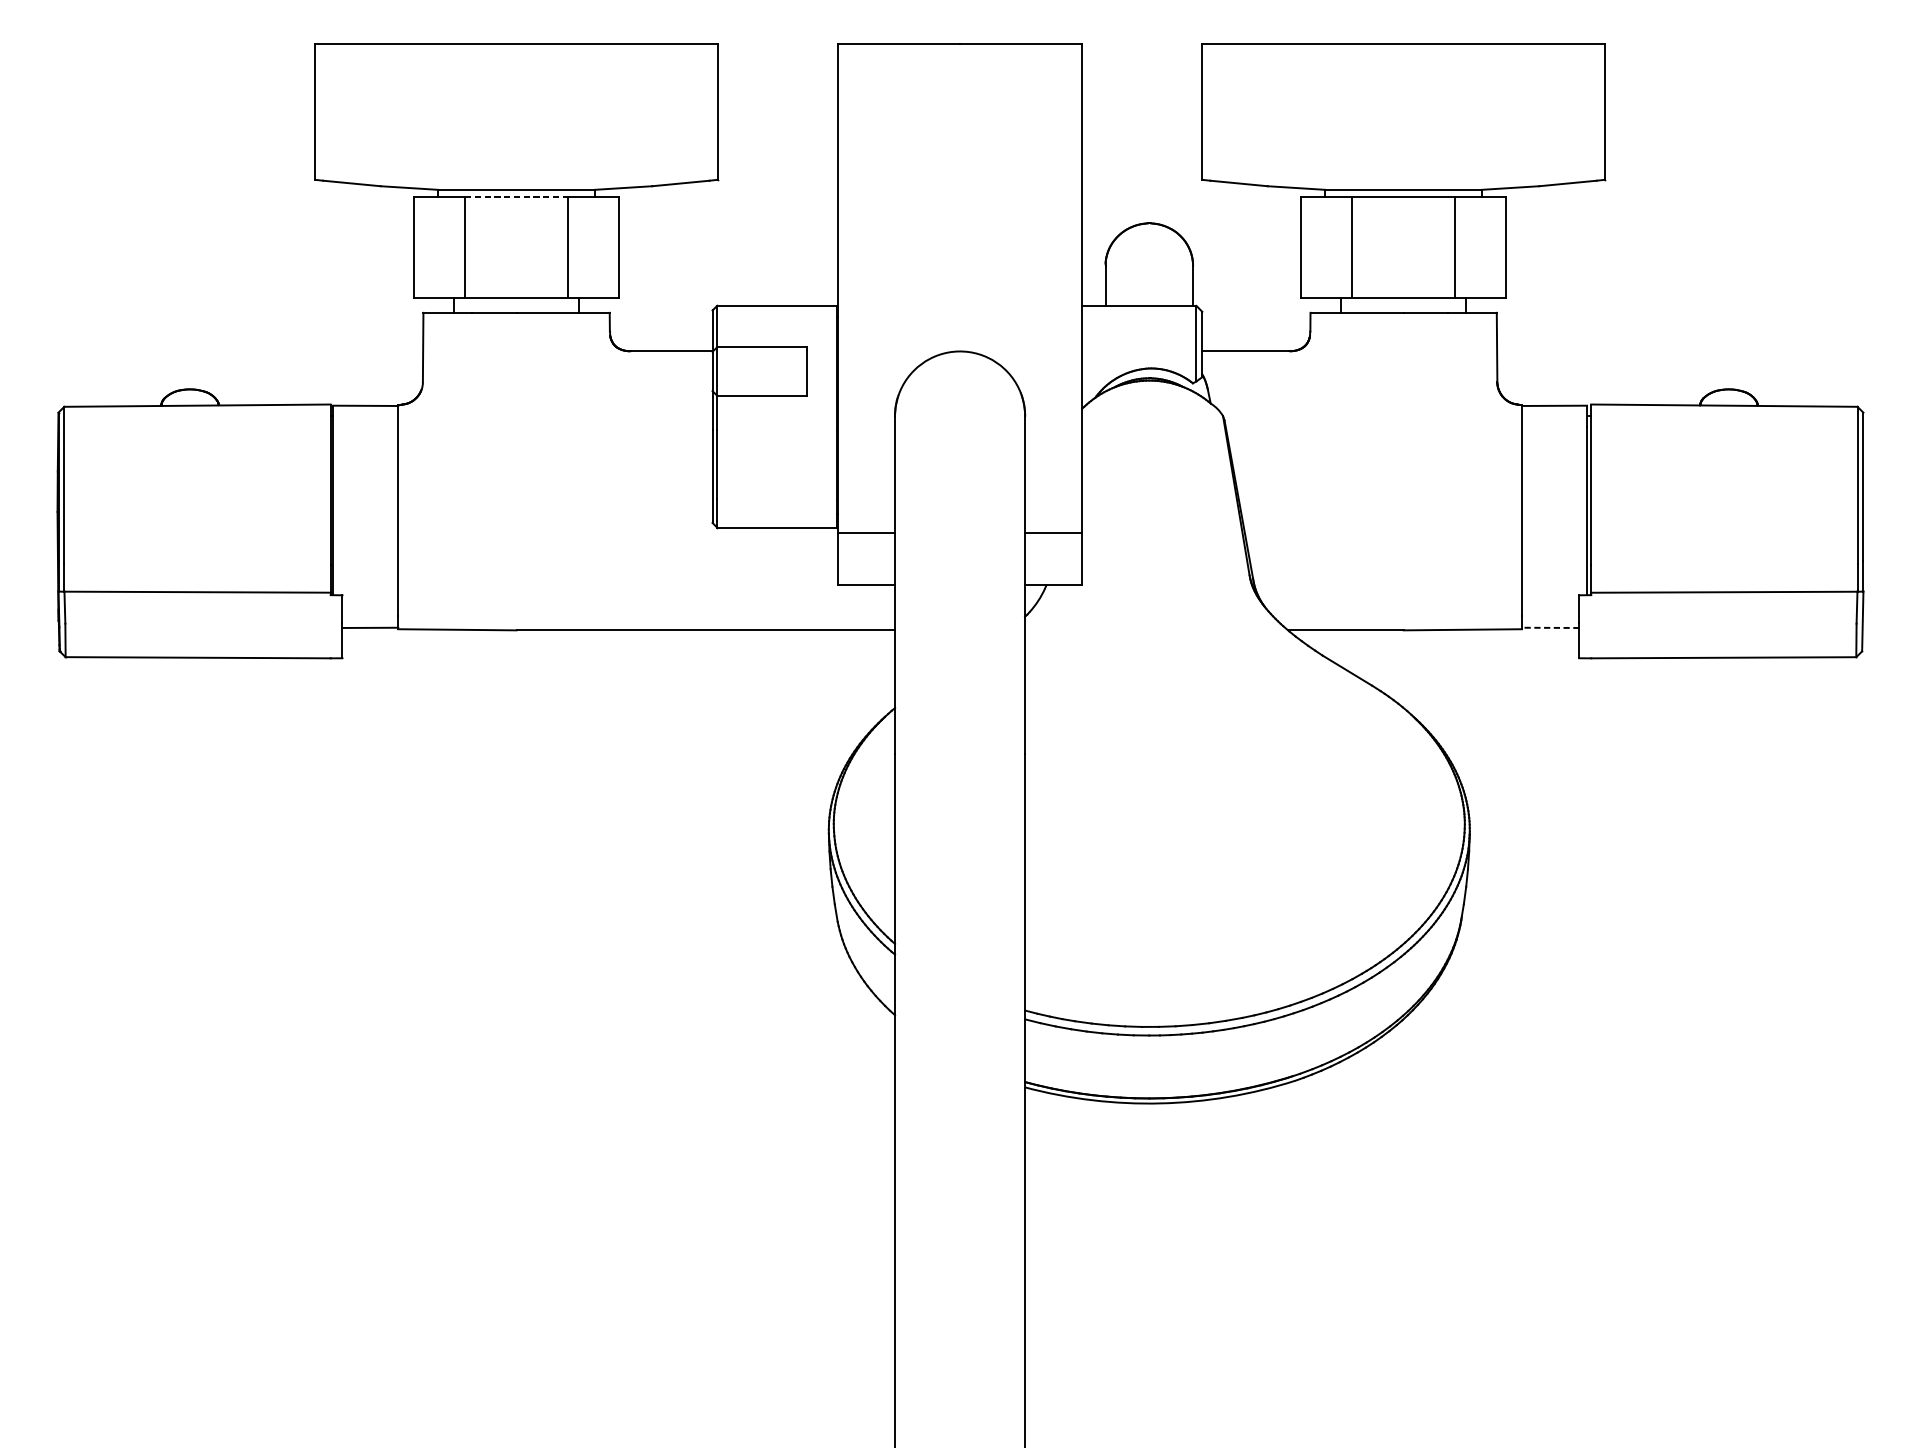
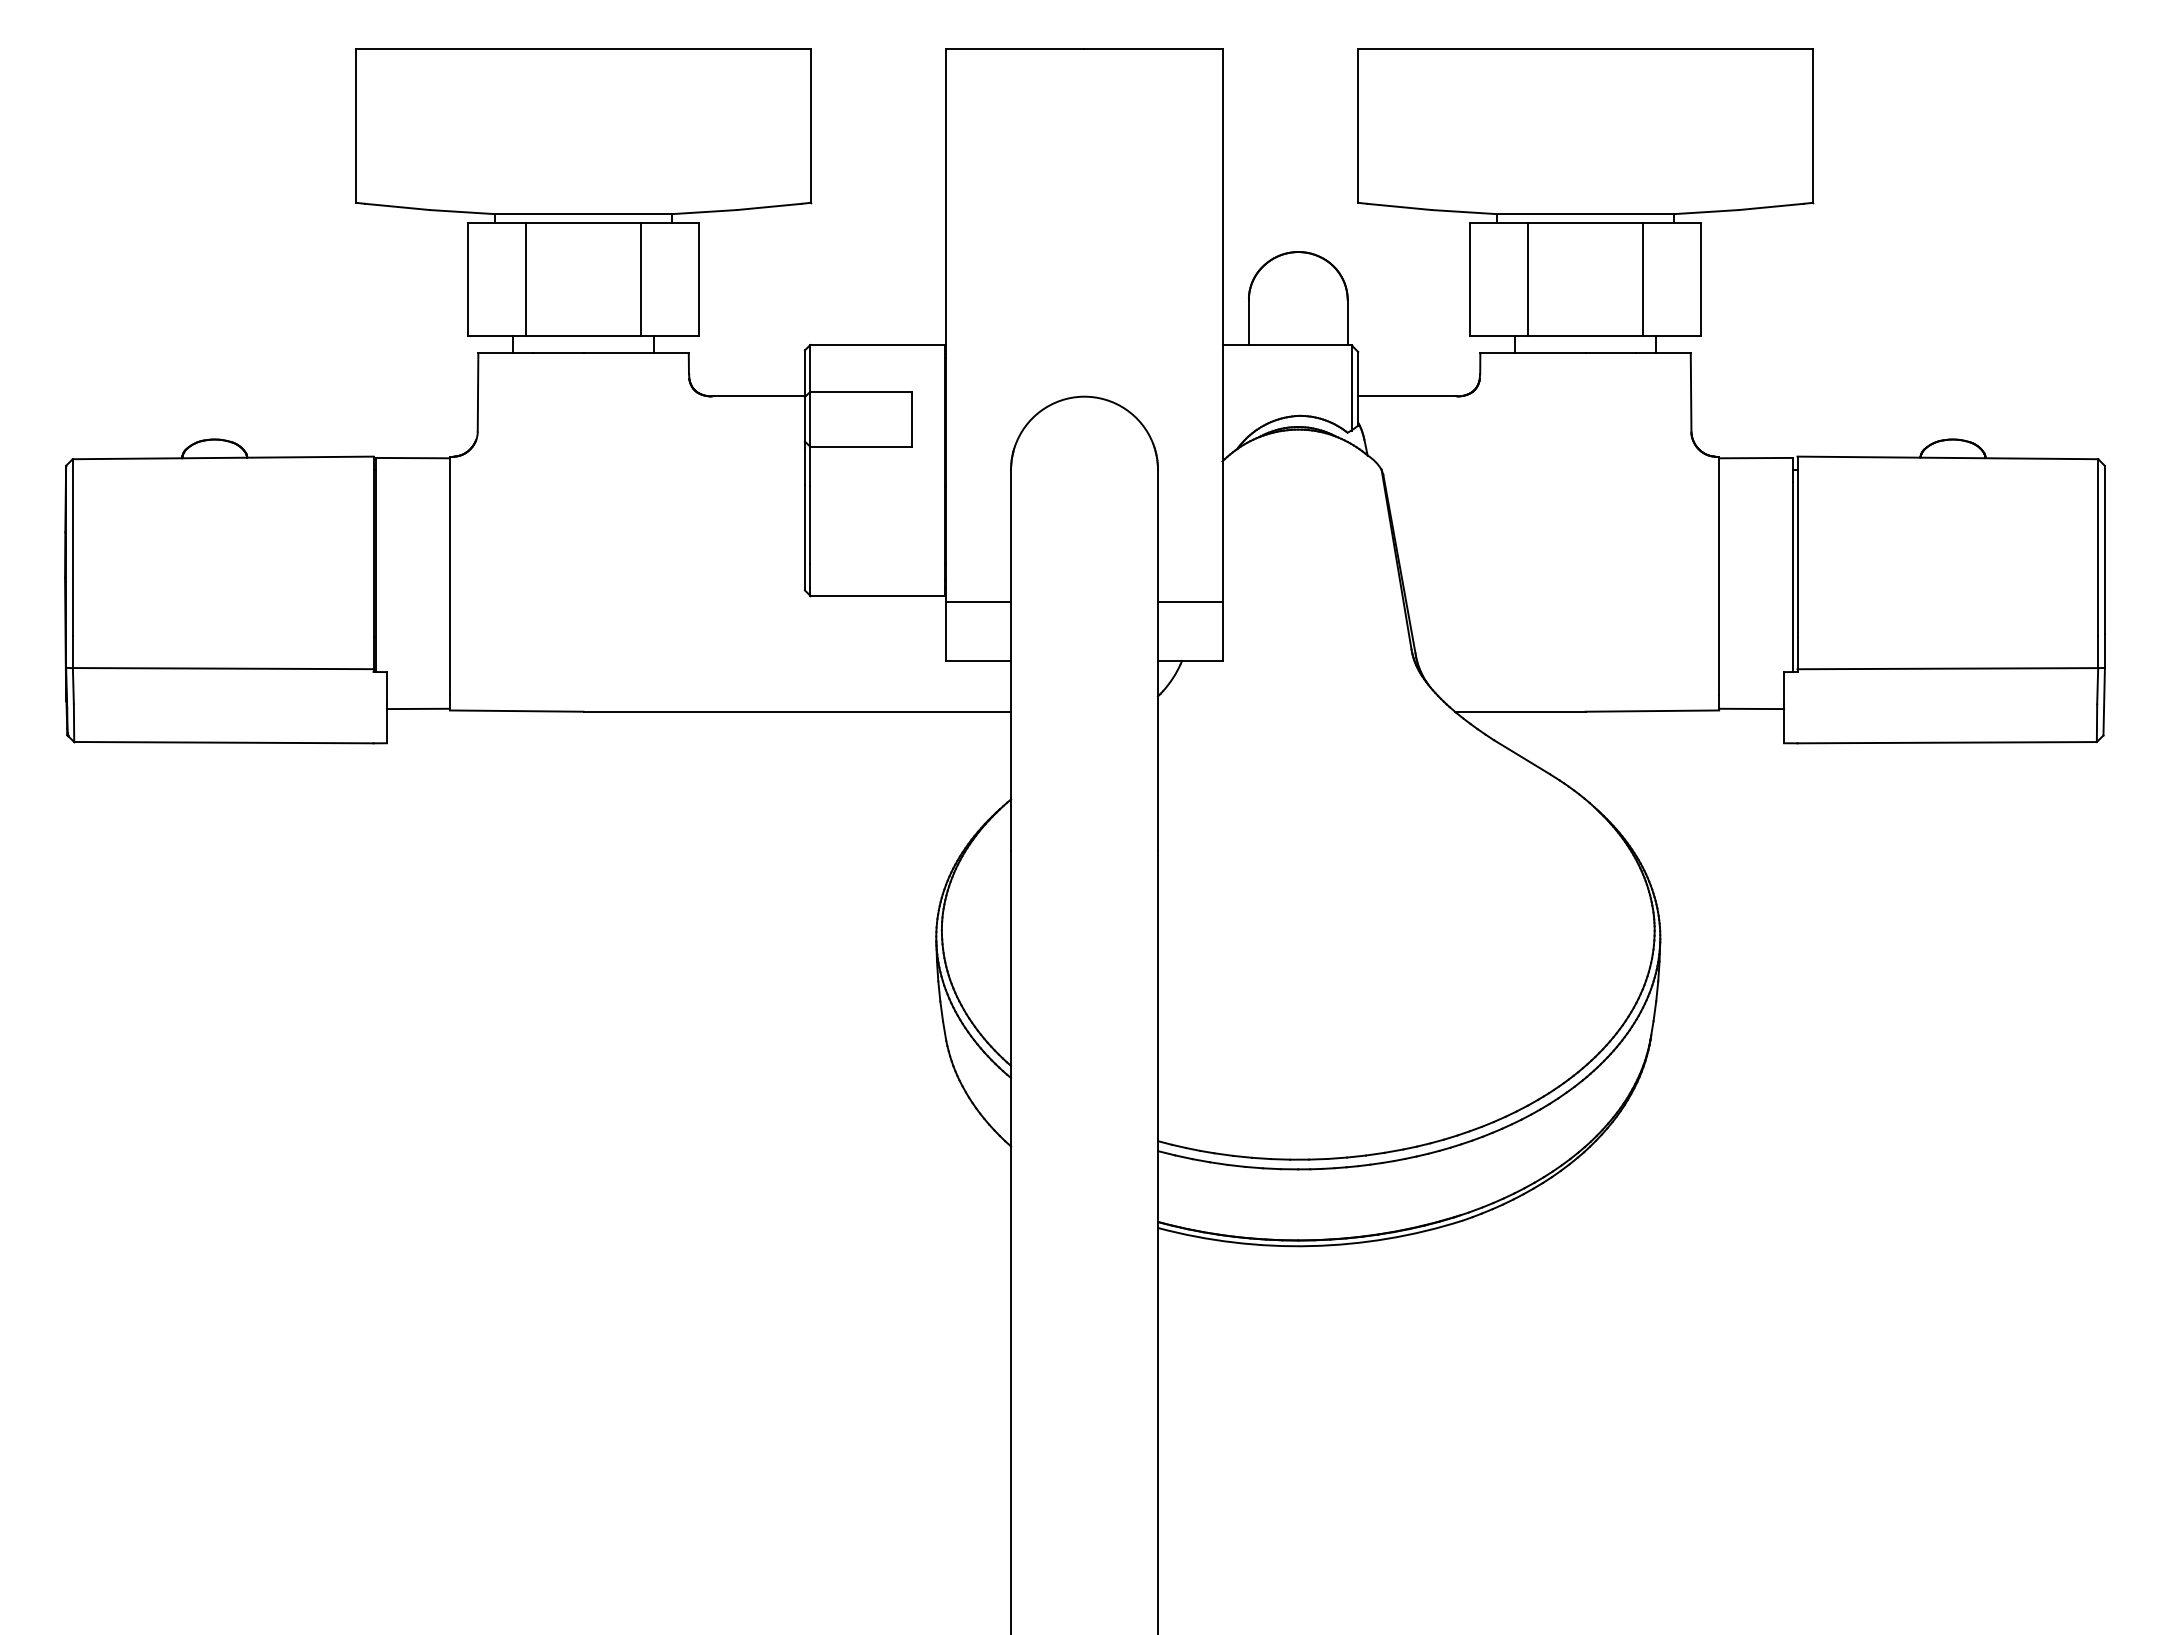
line: (516, 197) -> (583, 222), dashed -> solid
line: (1550, 627) -> (1751, 708), dashed -> solid

